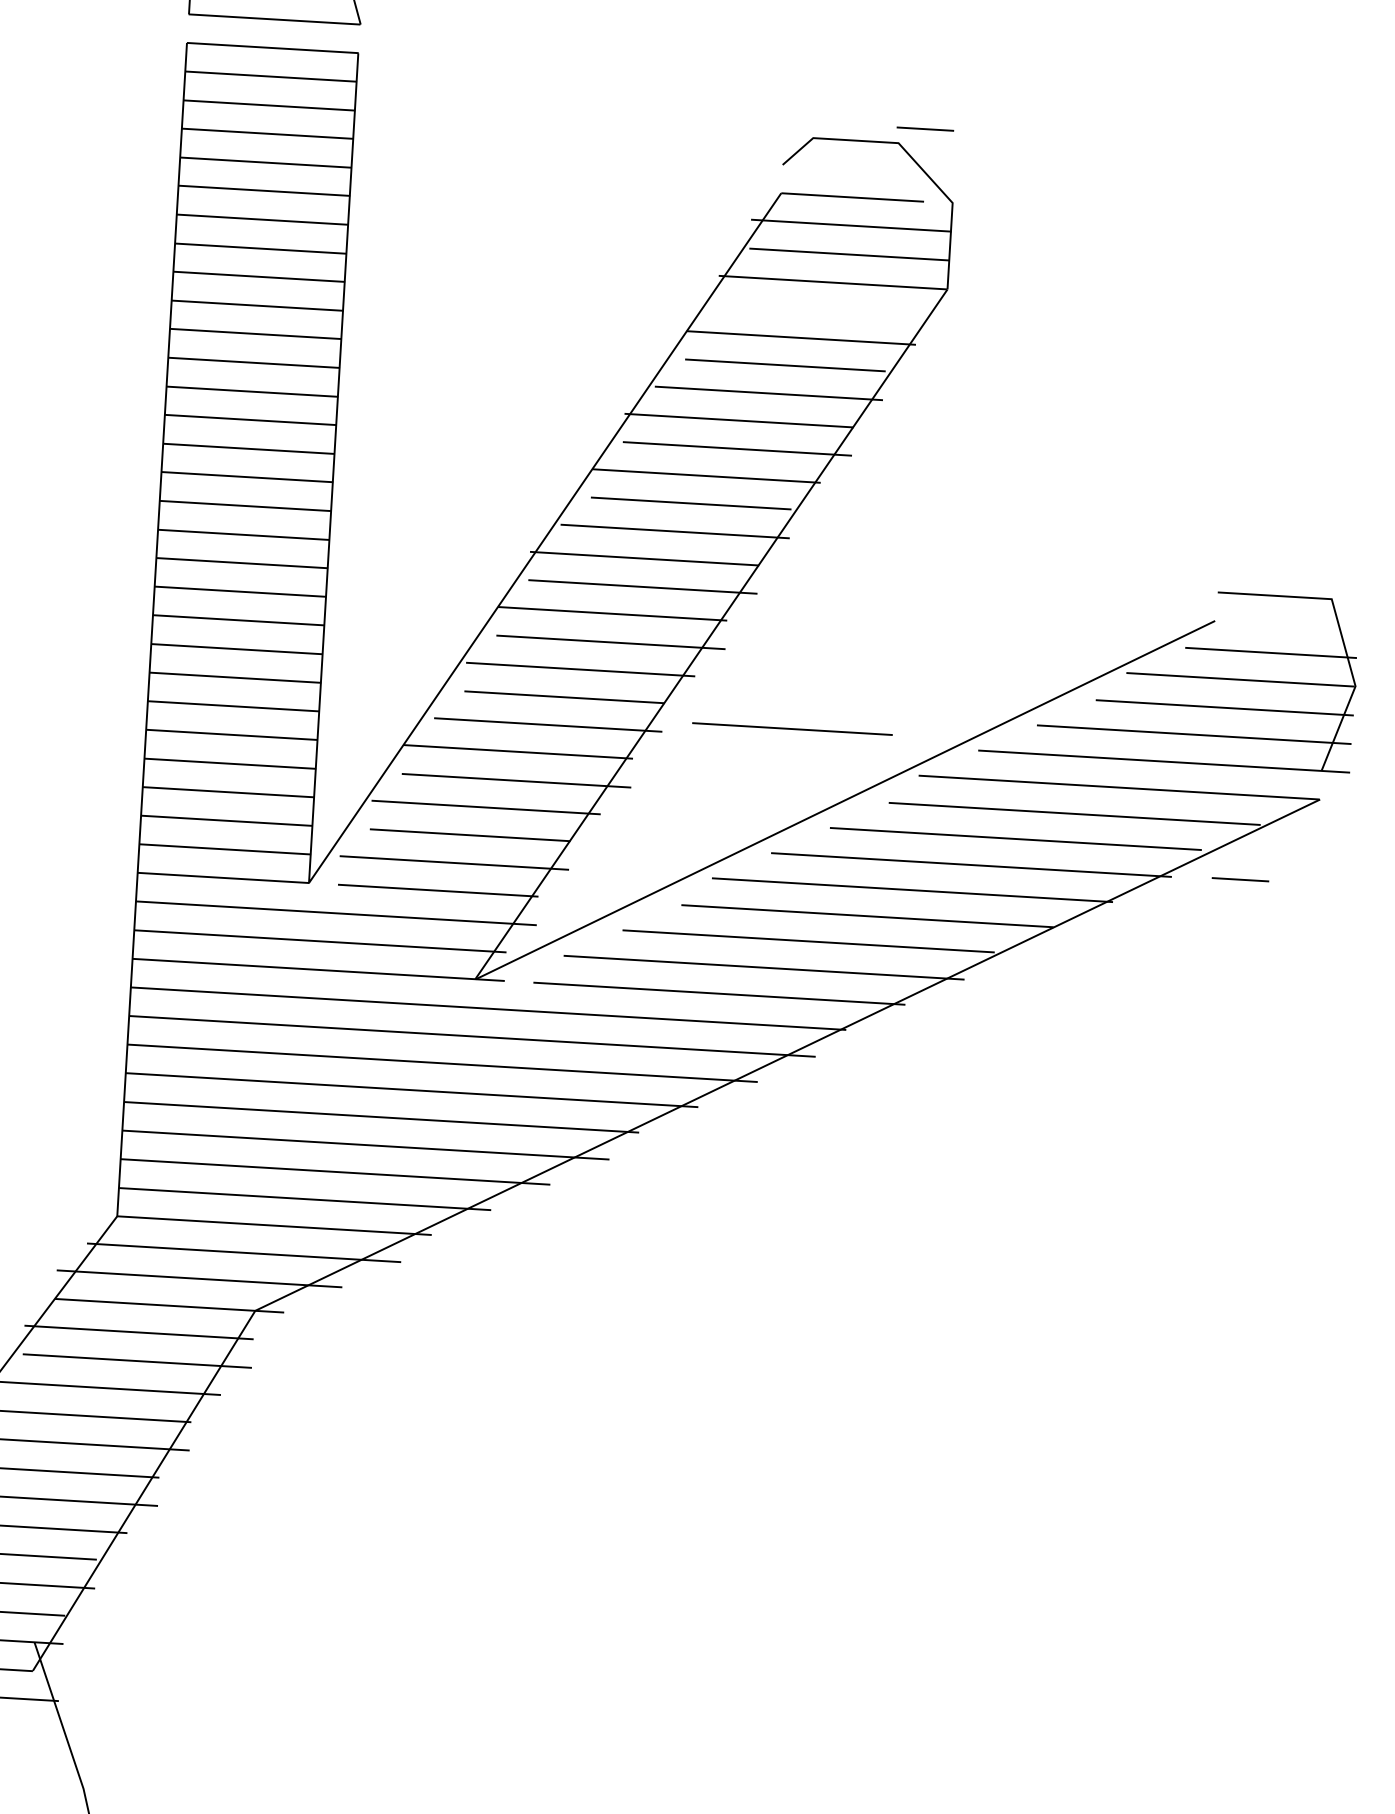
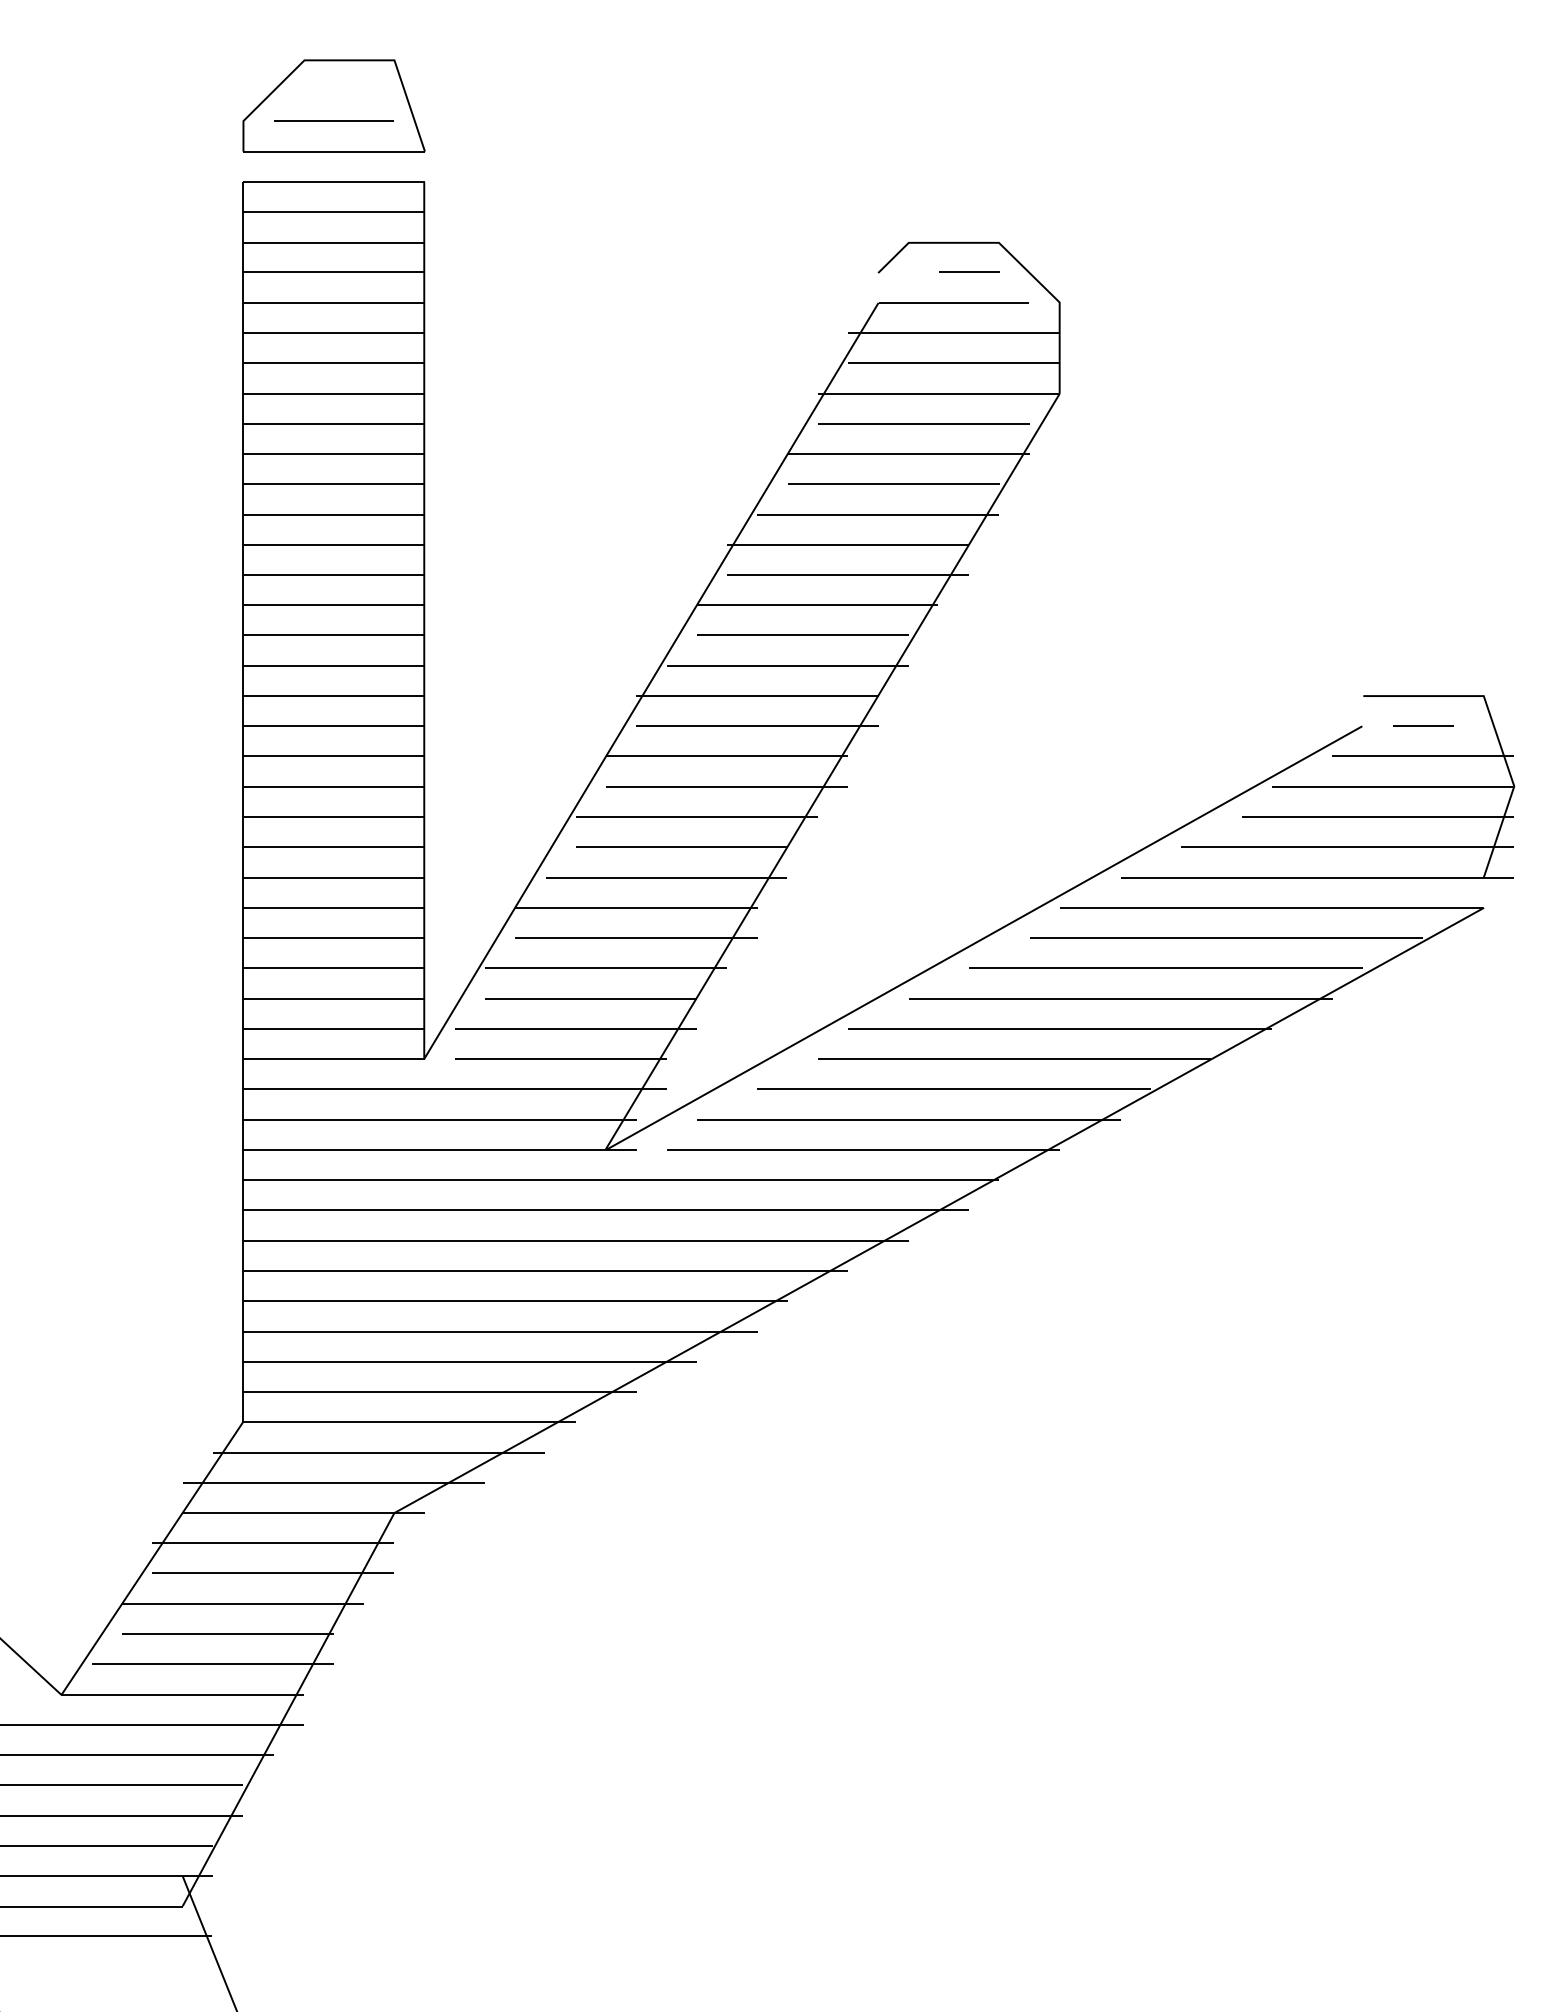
line: (925, 128) -> (969, 271), moved
line: (792, 728) -> (923, 423), moved
line: (1240, 879) -> (1423, 725), moved

